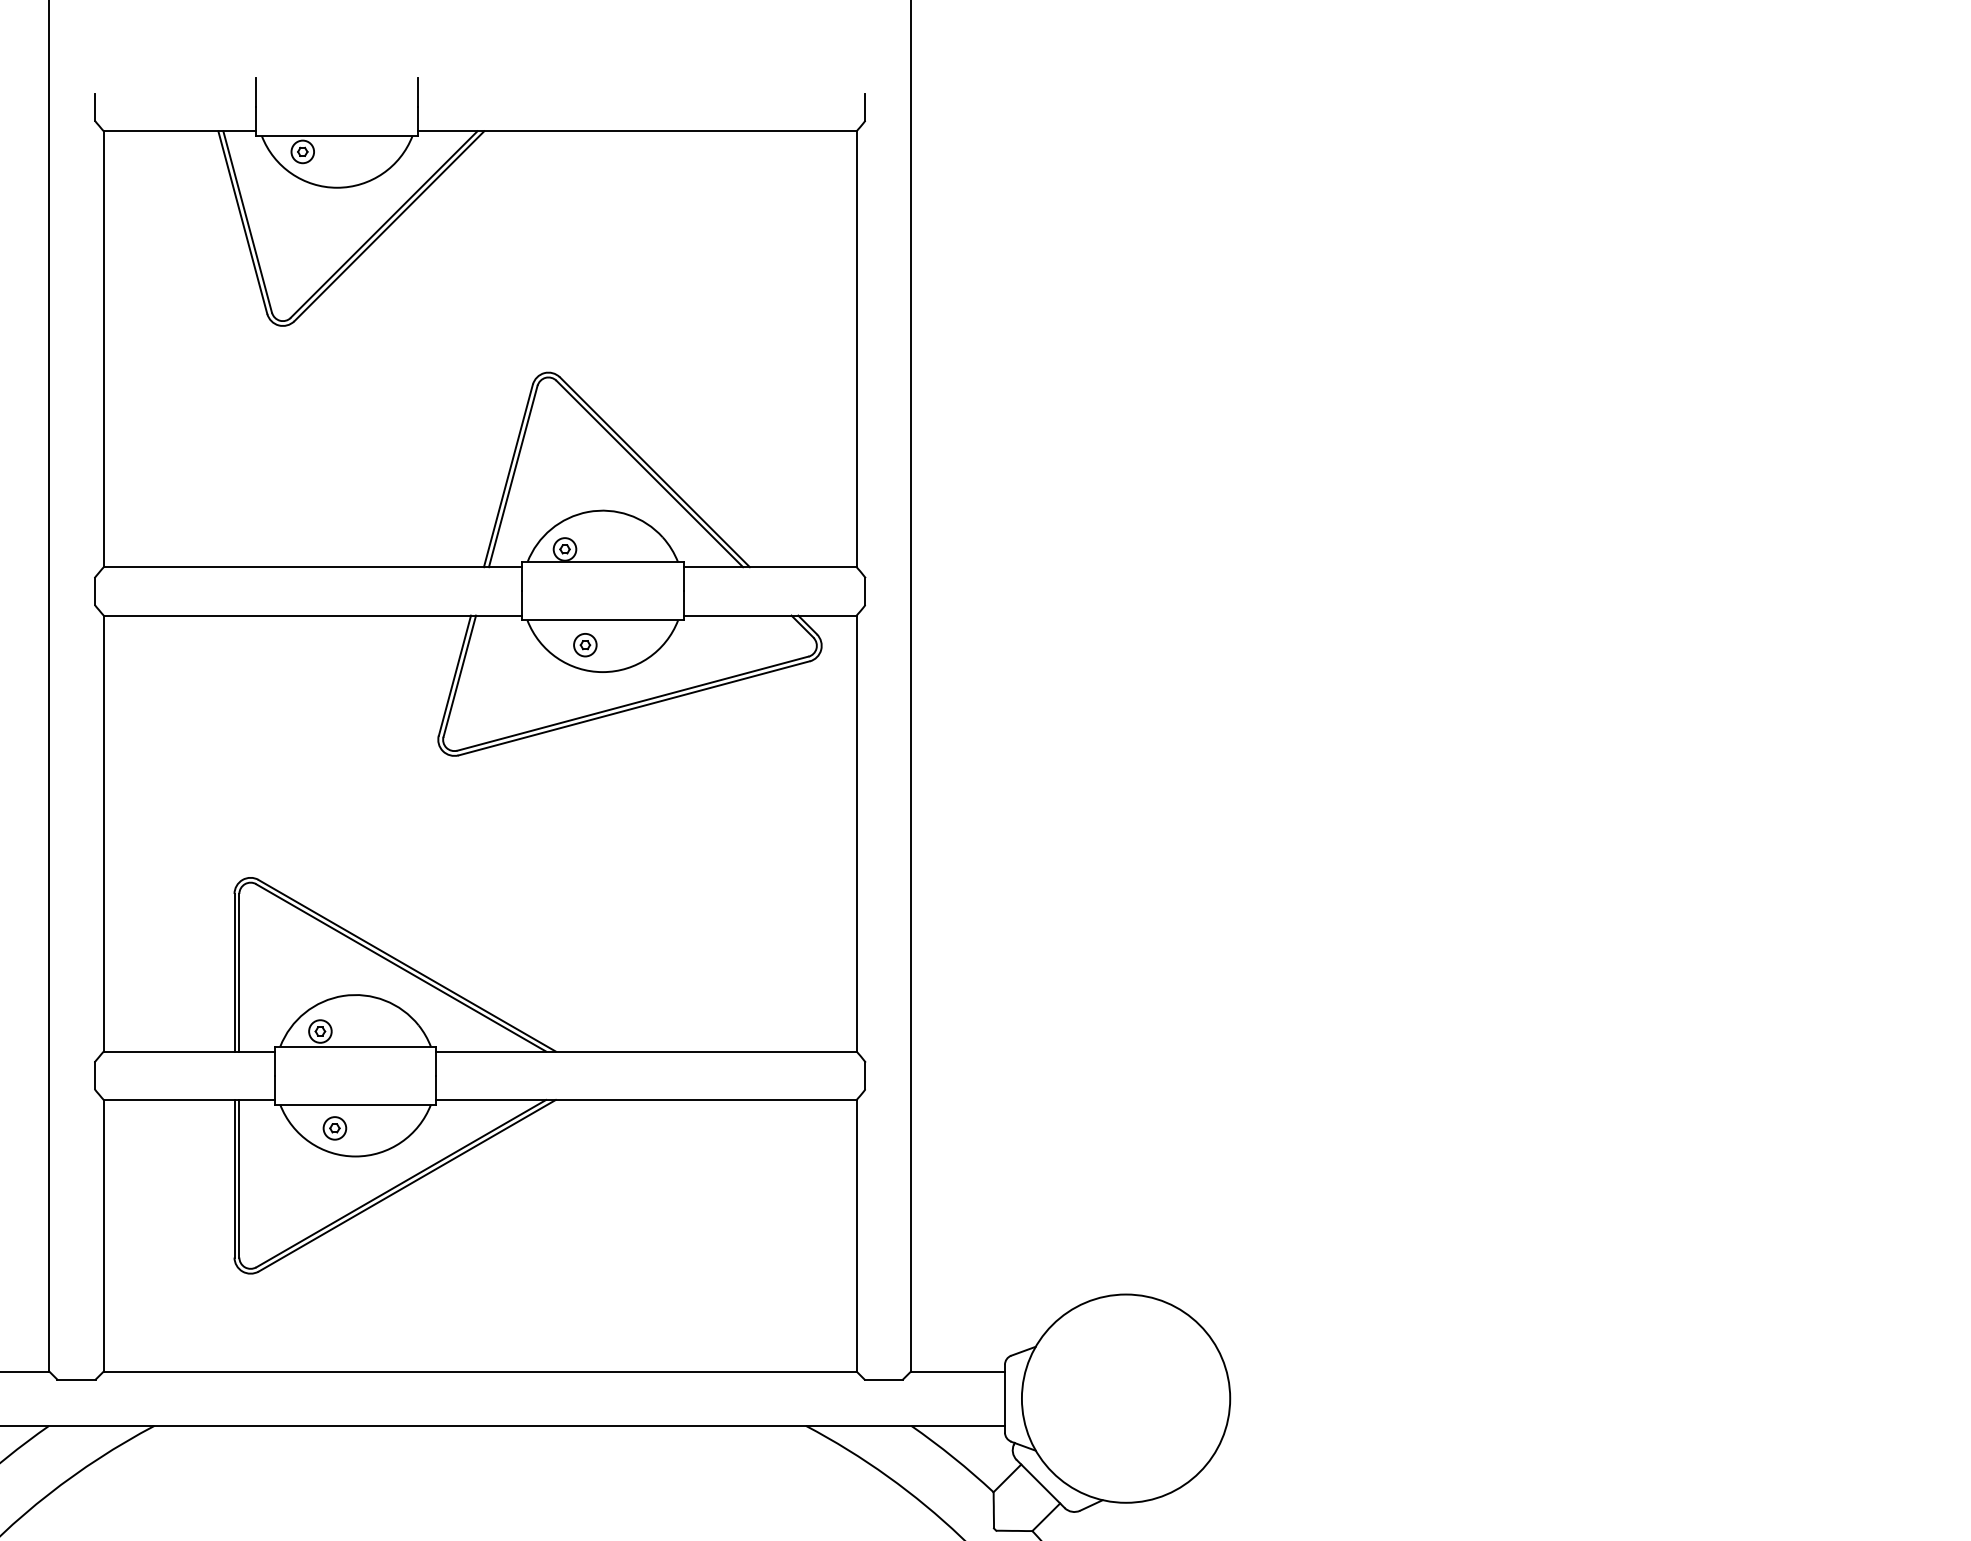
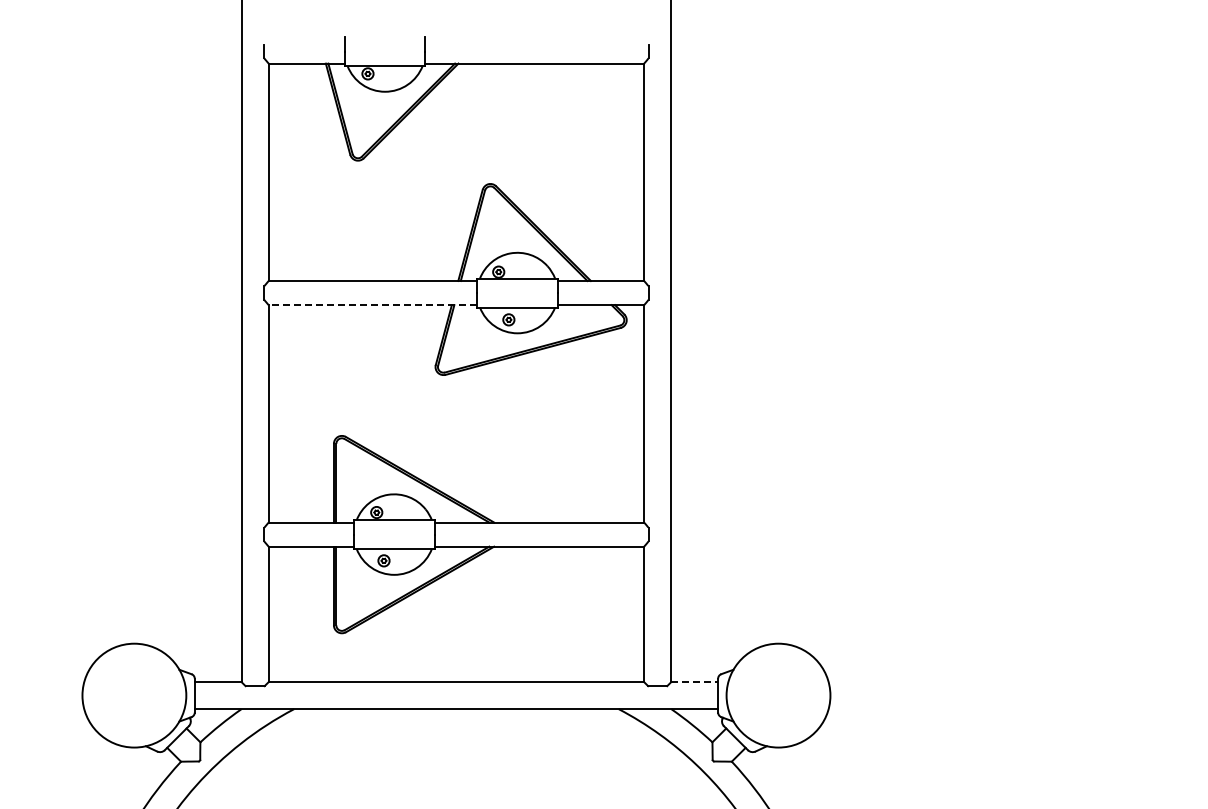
line: (311, 616) -> (372, 305), solid -> dashed
line: (959, 1372) -> (695, 682), solid -> dashed

